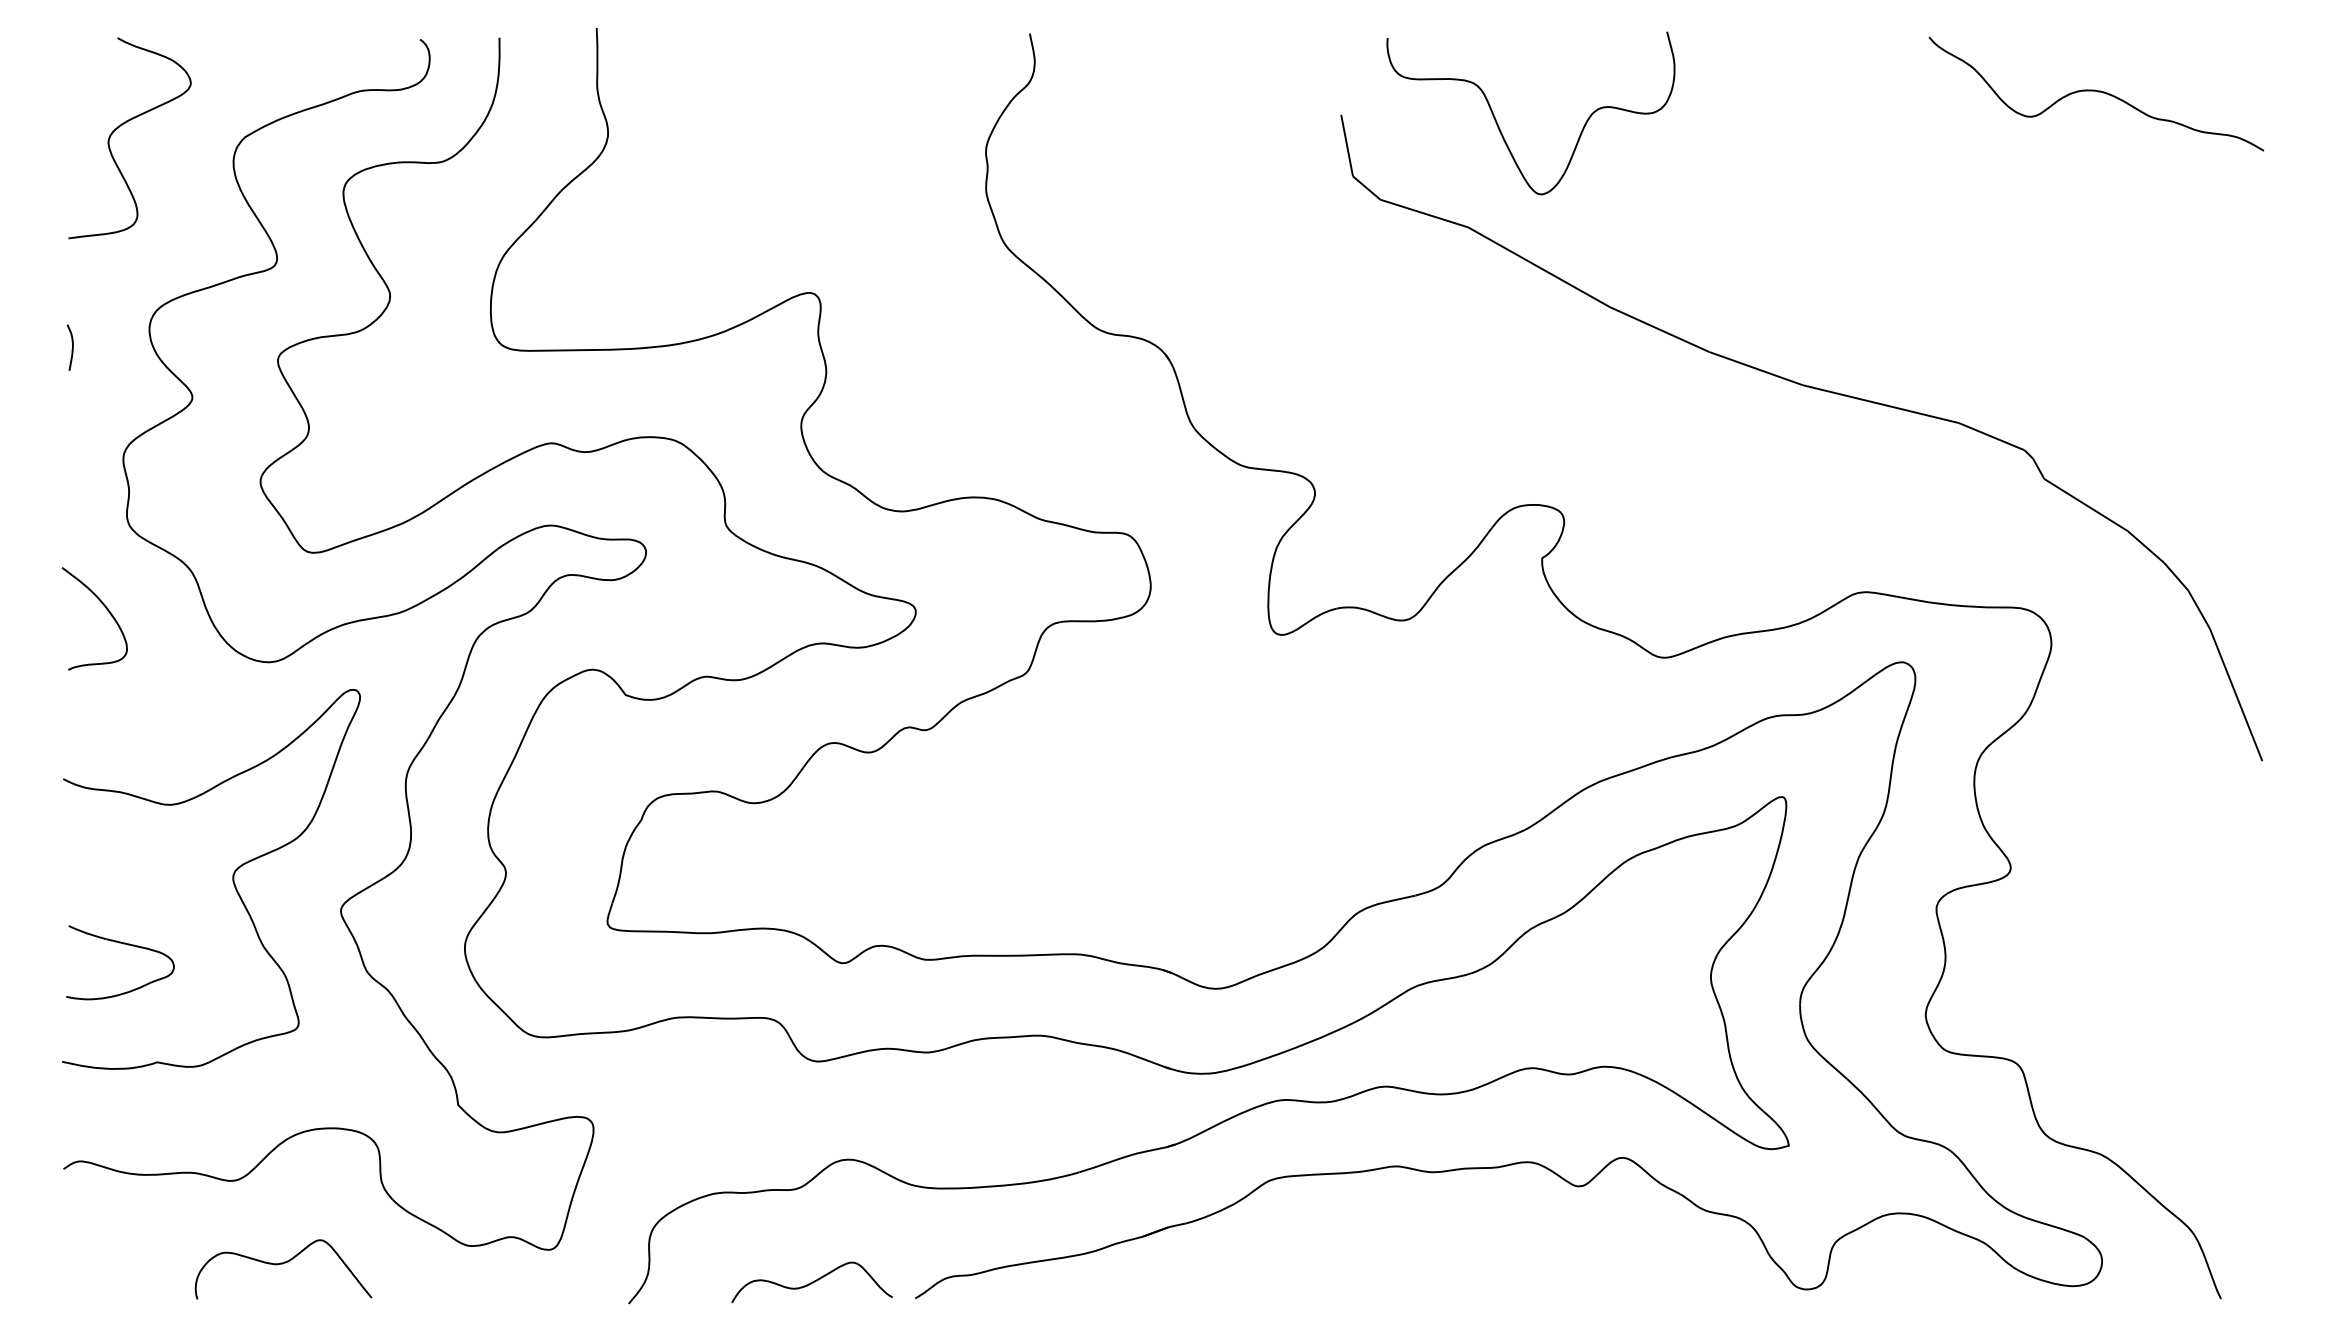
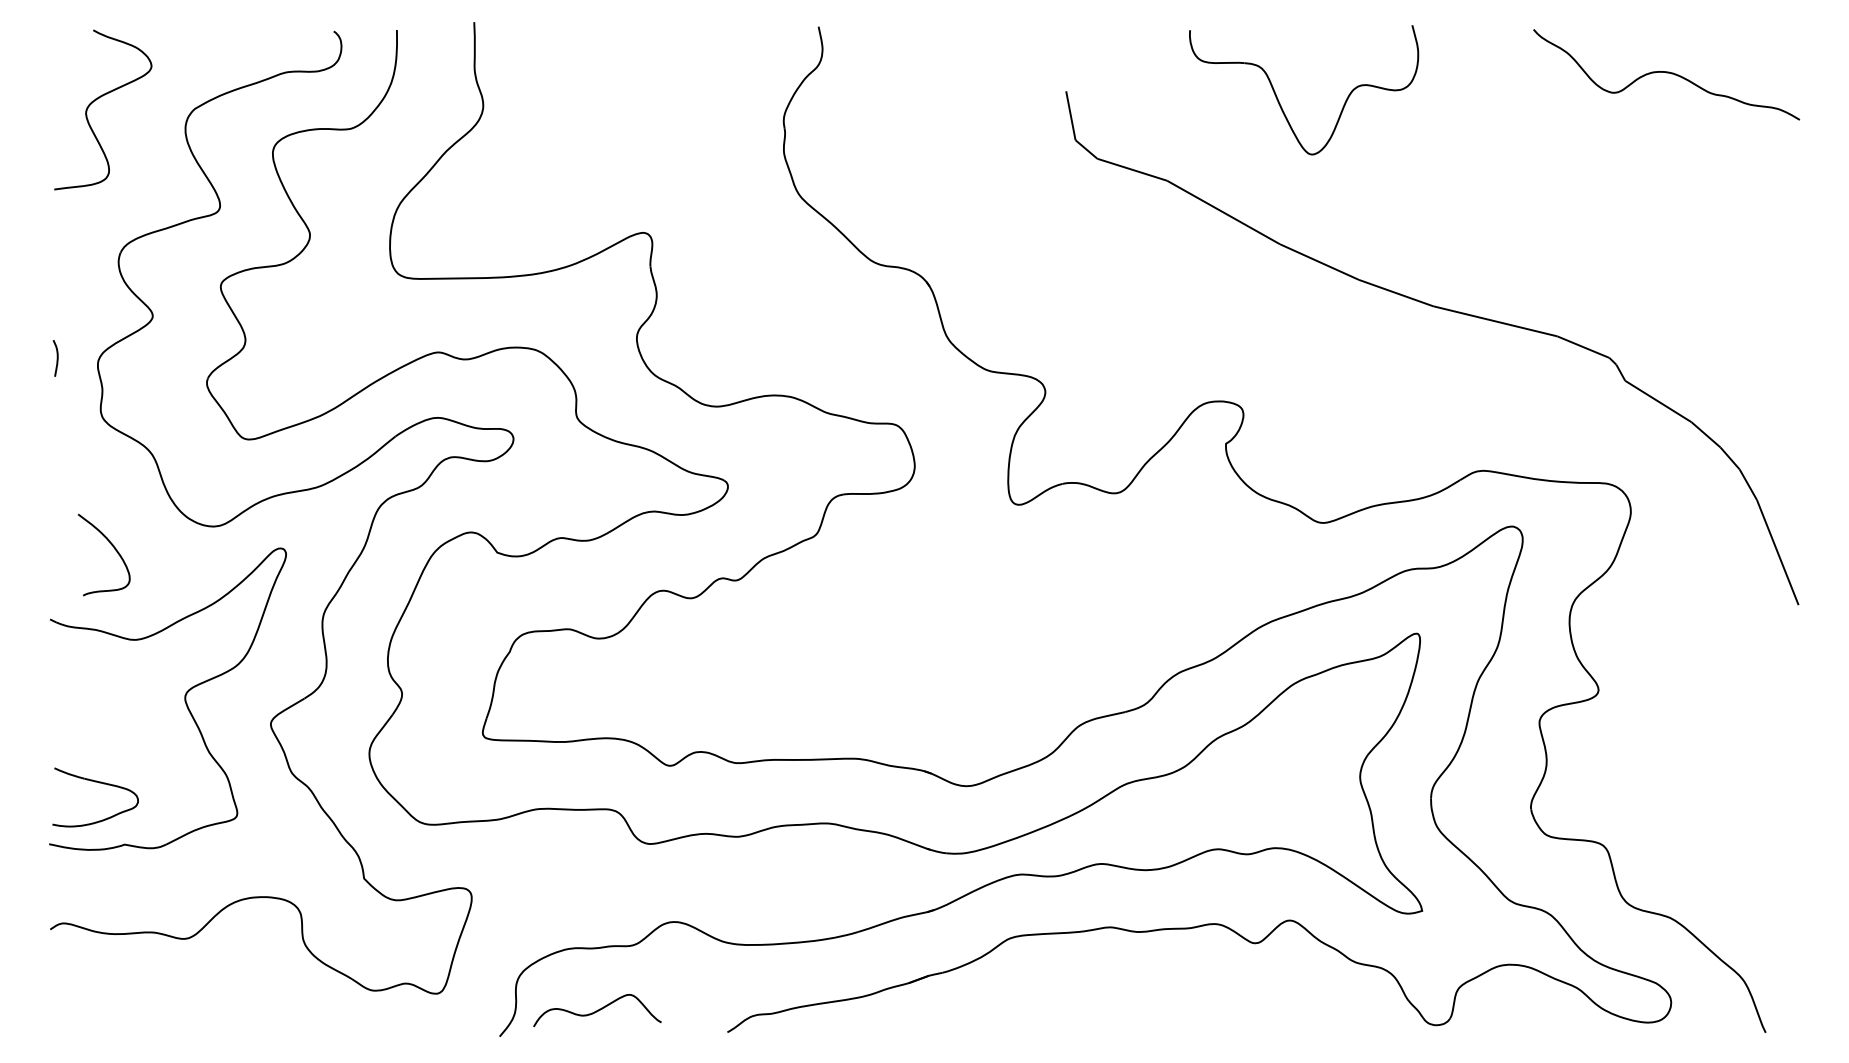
part: (1498, 123) -> (1278, 98), moved
curve: (71, 347) -> (56, 358), moved
curve: (107, 611) -> (114, 549), moved
part: (125, 945) -> (99, 783), moved
curve: (282, 1264) -> (224, 1005), removed
curve: (812, 1282) -> (597, 1010), moved

